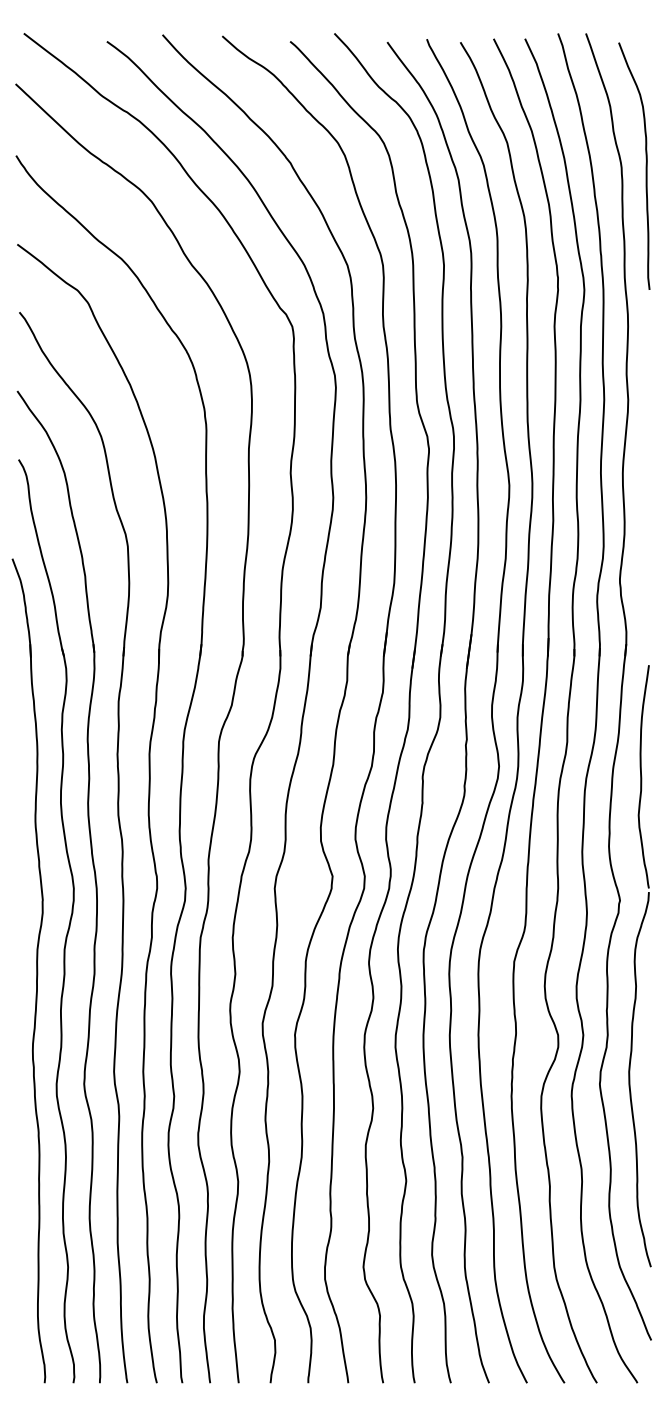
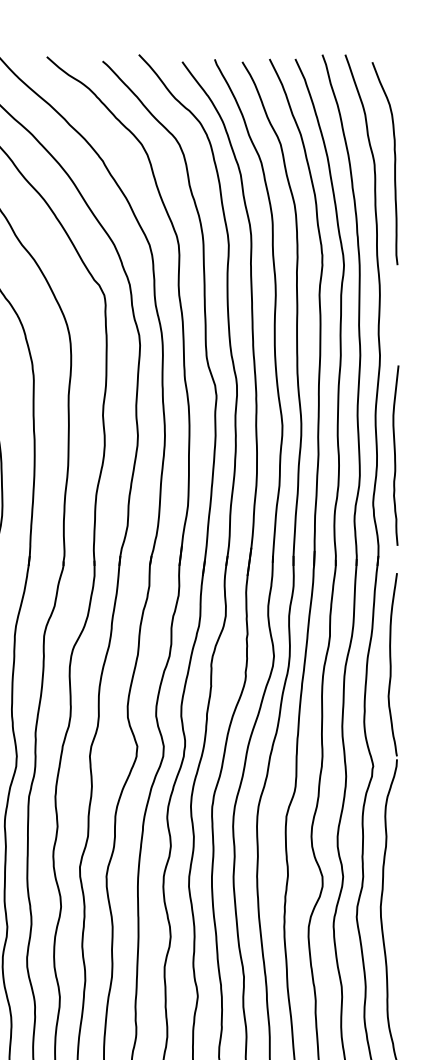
curve: (647, 521) -> (395, 455), added

